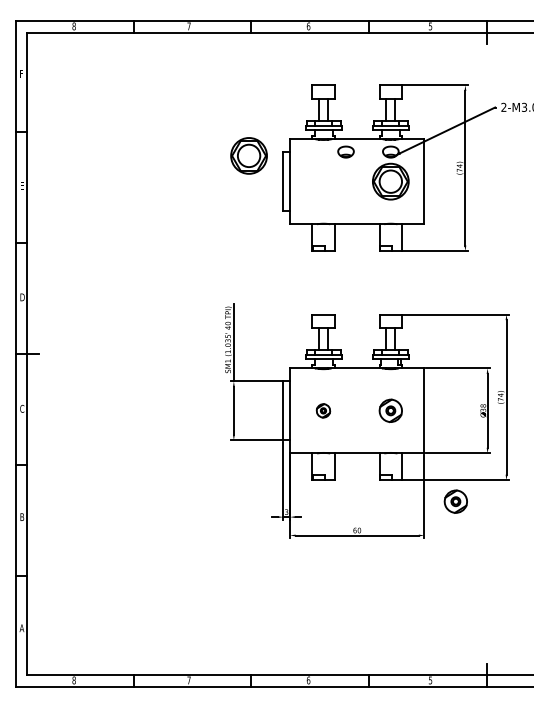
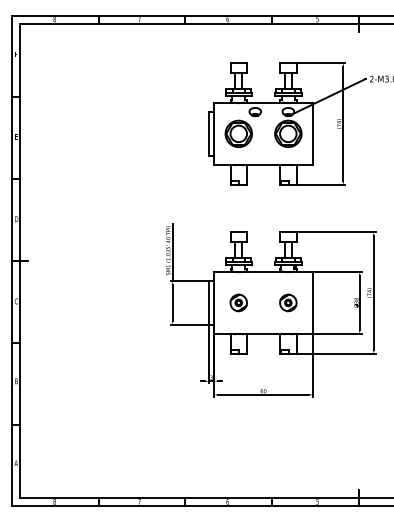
part: (248, 155) -> (238, 133), moved
part: (323, 410) -> (238, 302), size x1.67
part: (456, 501) -> (336, 369), removed

